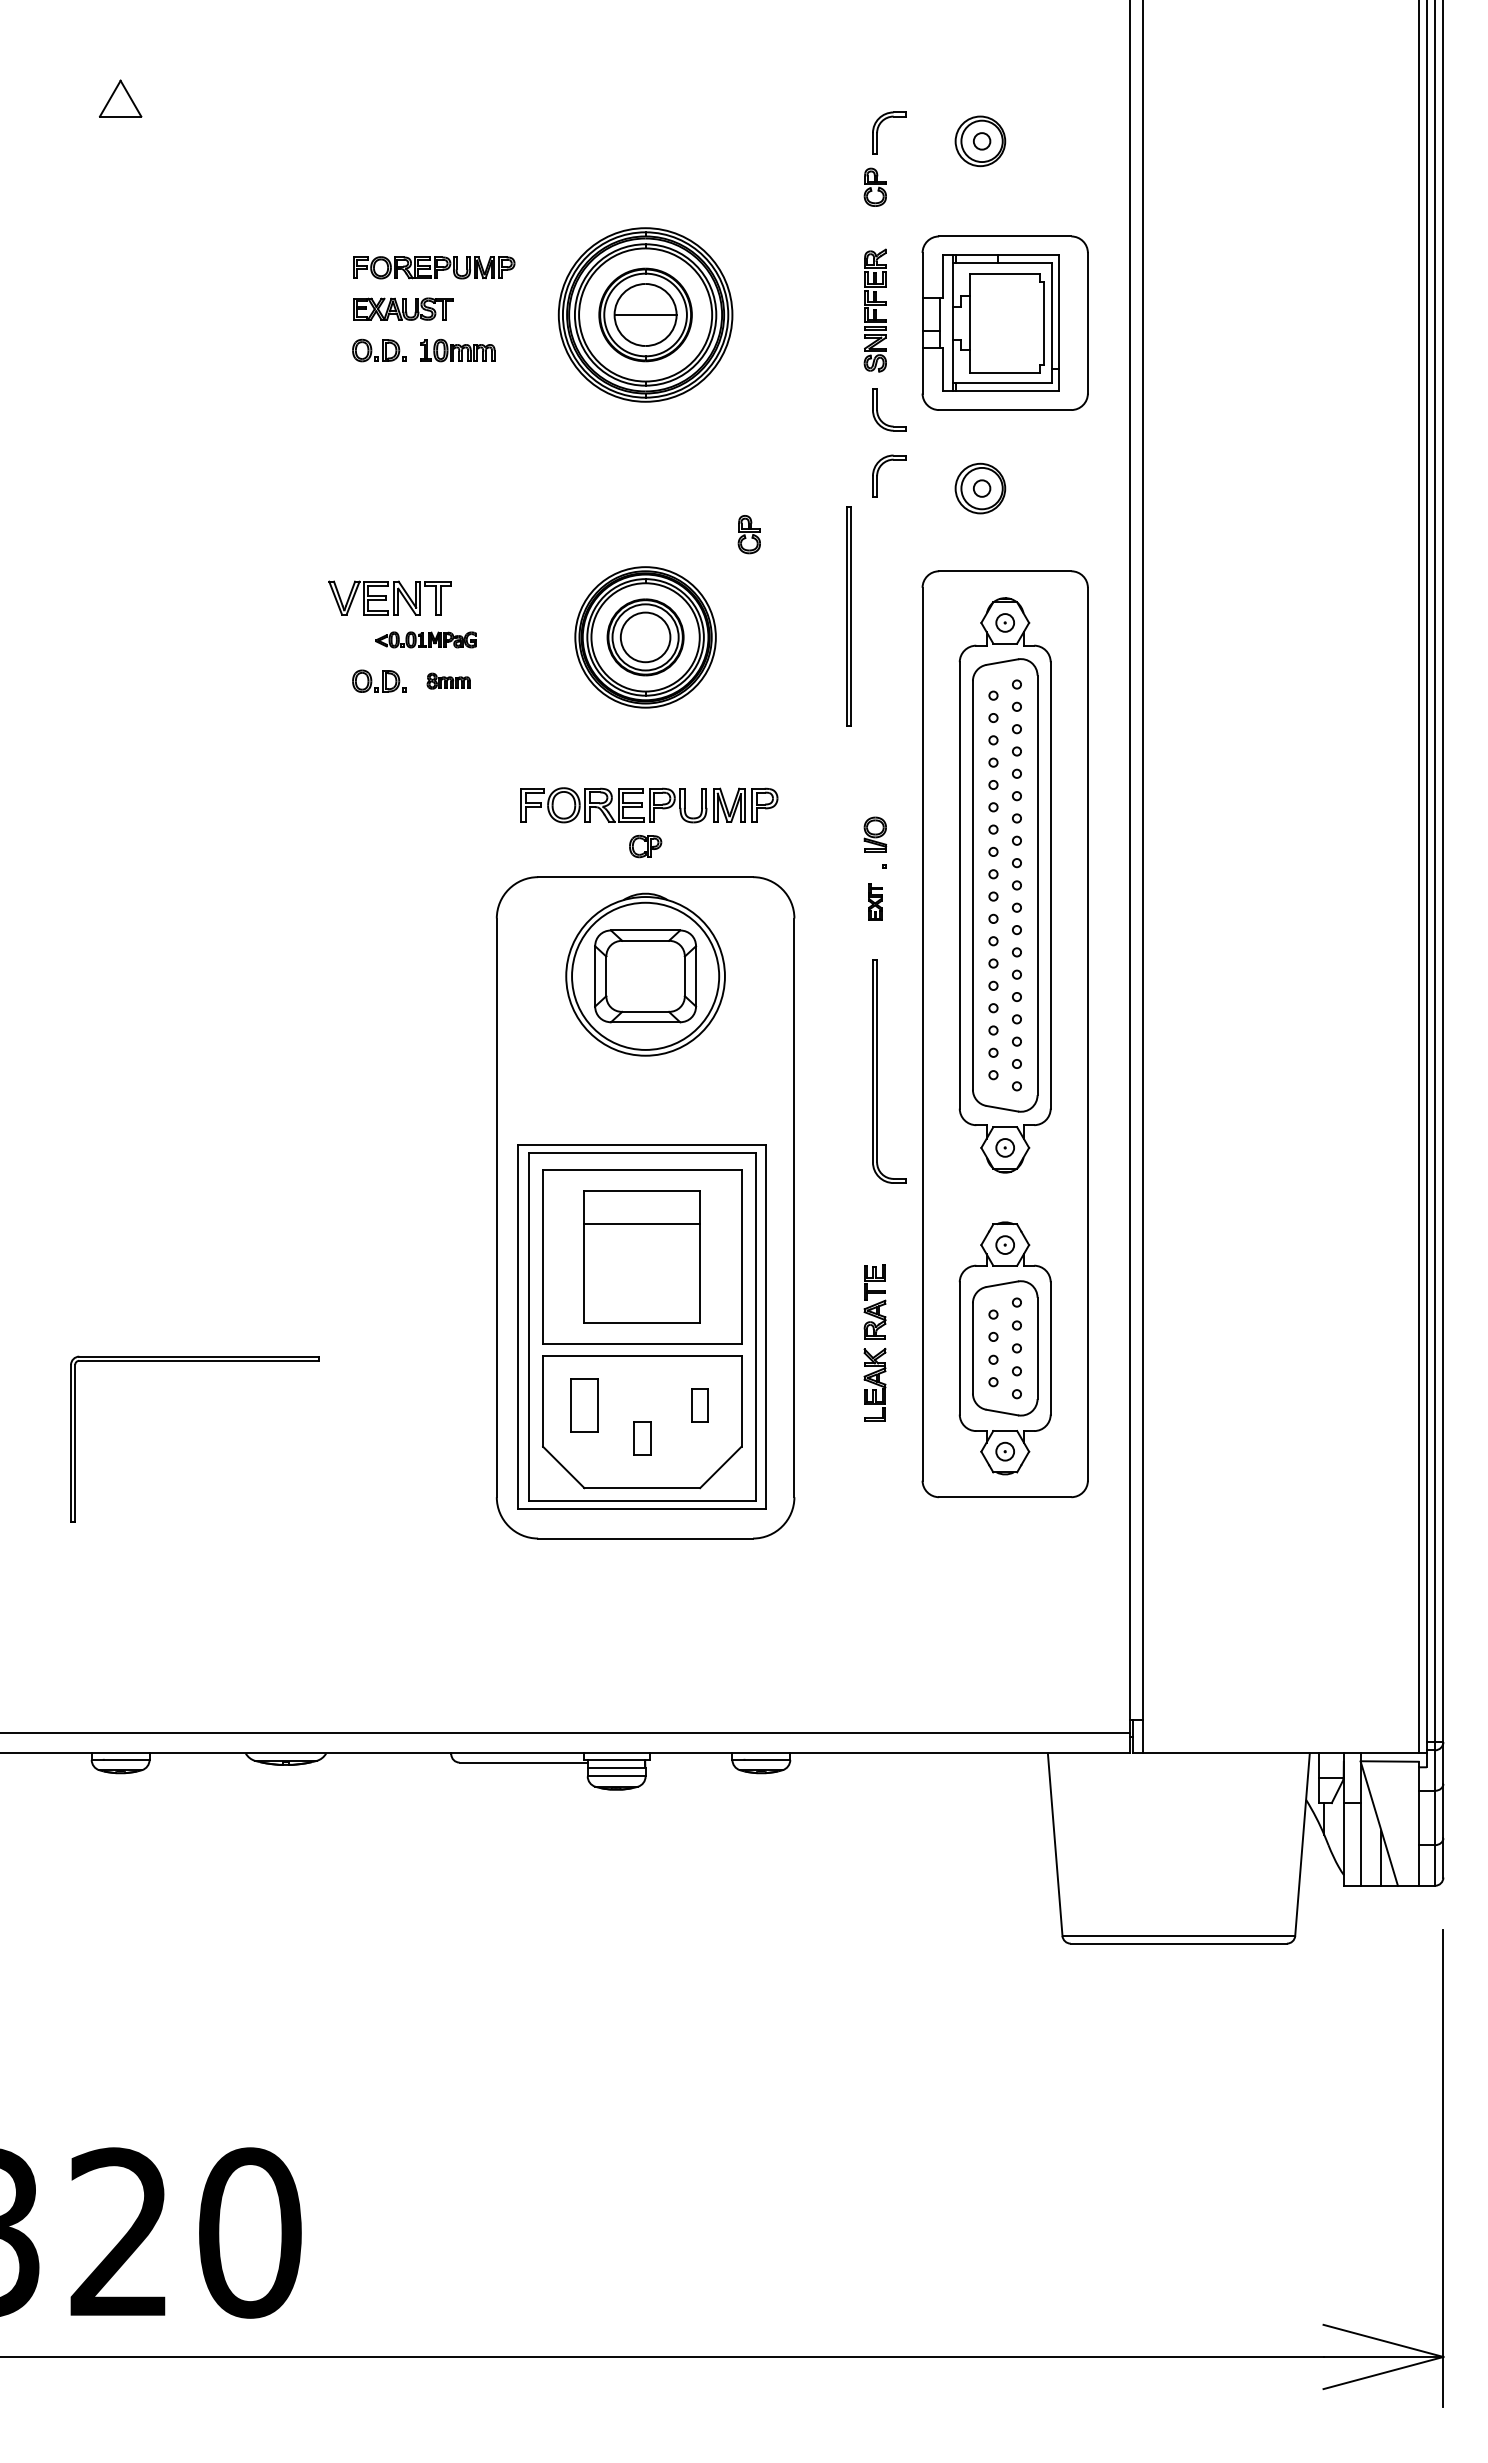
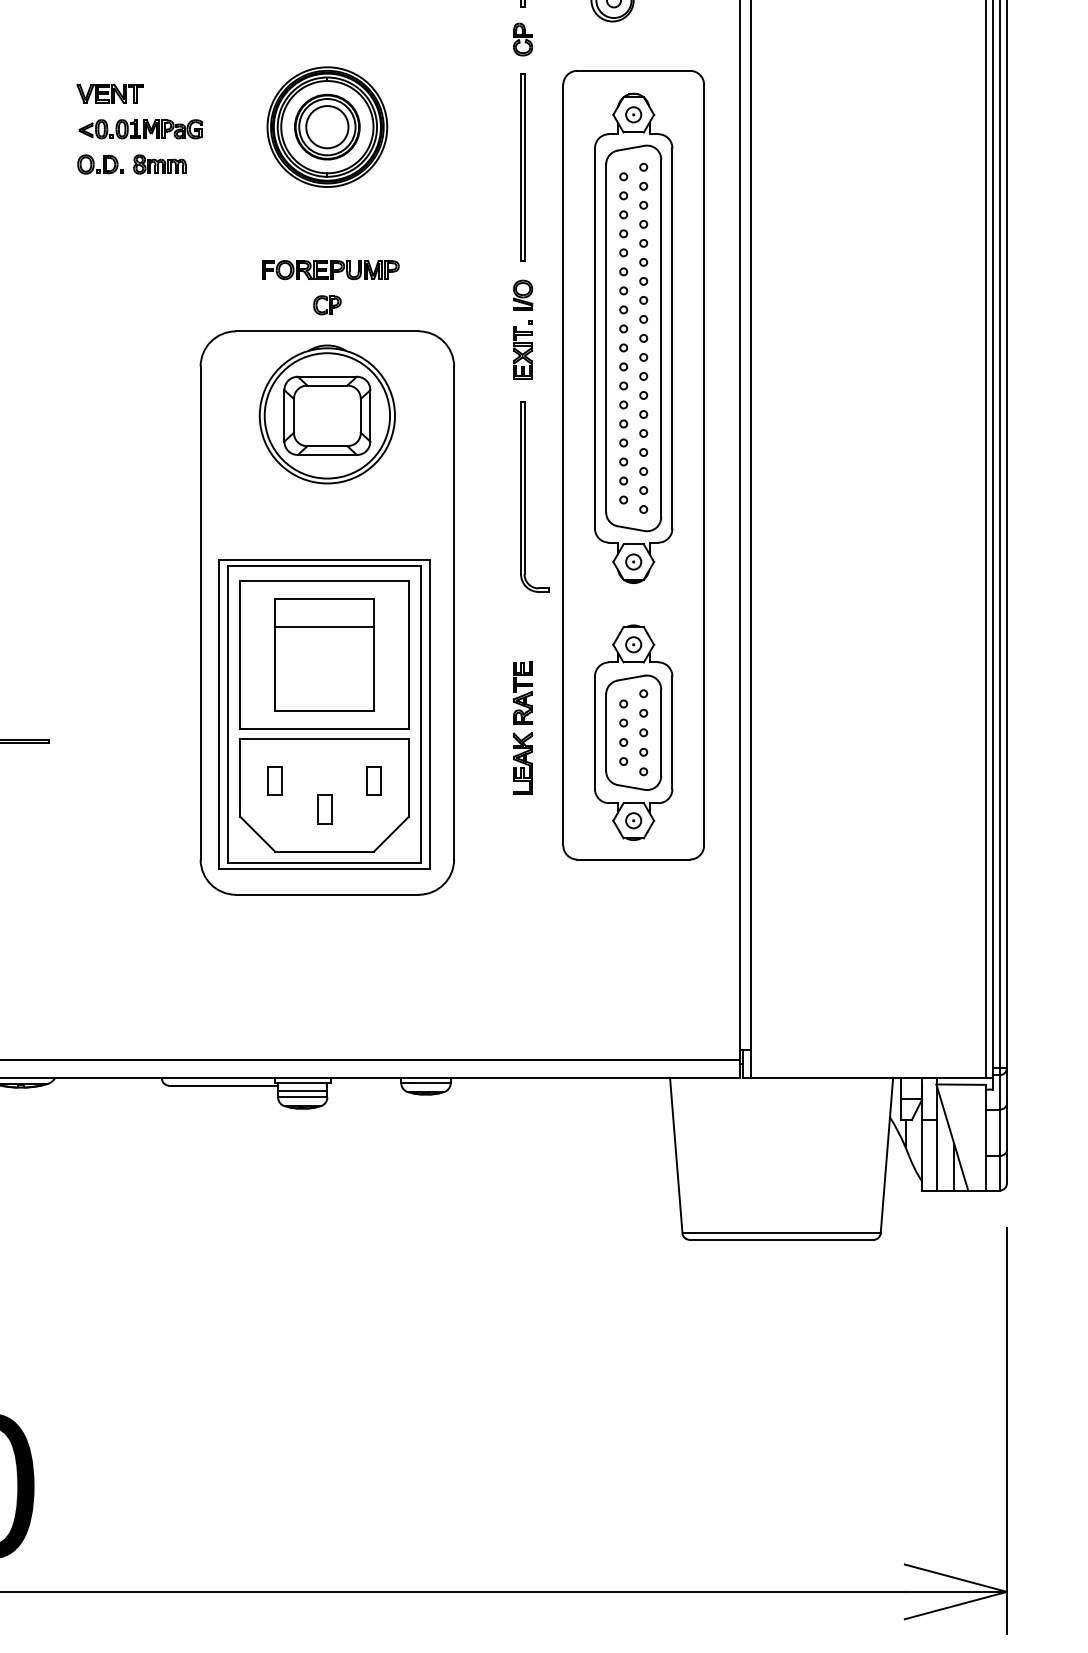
part: (748, 534) -> (522, 39), moved
part: (390, 597) -> (110, 93), size x0.62
part: (848, 616) -> (522, 167), moved
part: (425, 639) -> (139, 128), size x1.43
part: (448, 680) -> (159, 163), size x1.43
part: (649, 804) -> (330, 269), size x0.62
part: (875, 901) -> (523, 352), size x1.67
part: (584, 1405) -> (275, 781), size x0.62

